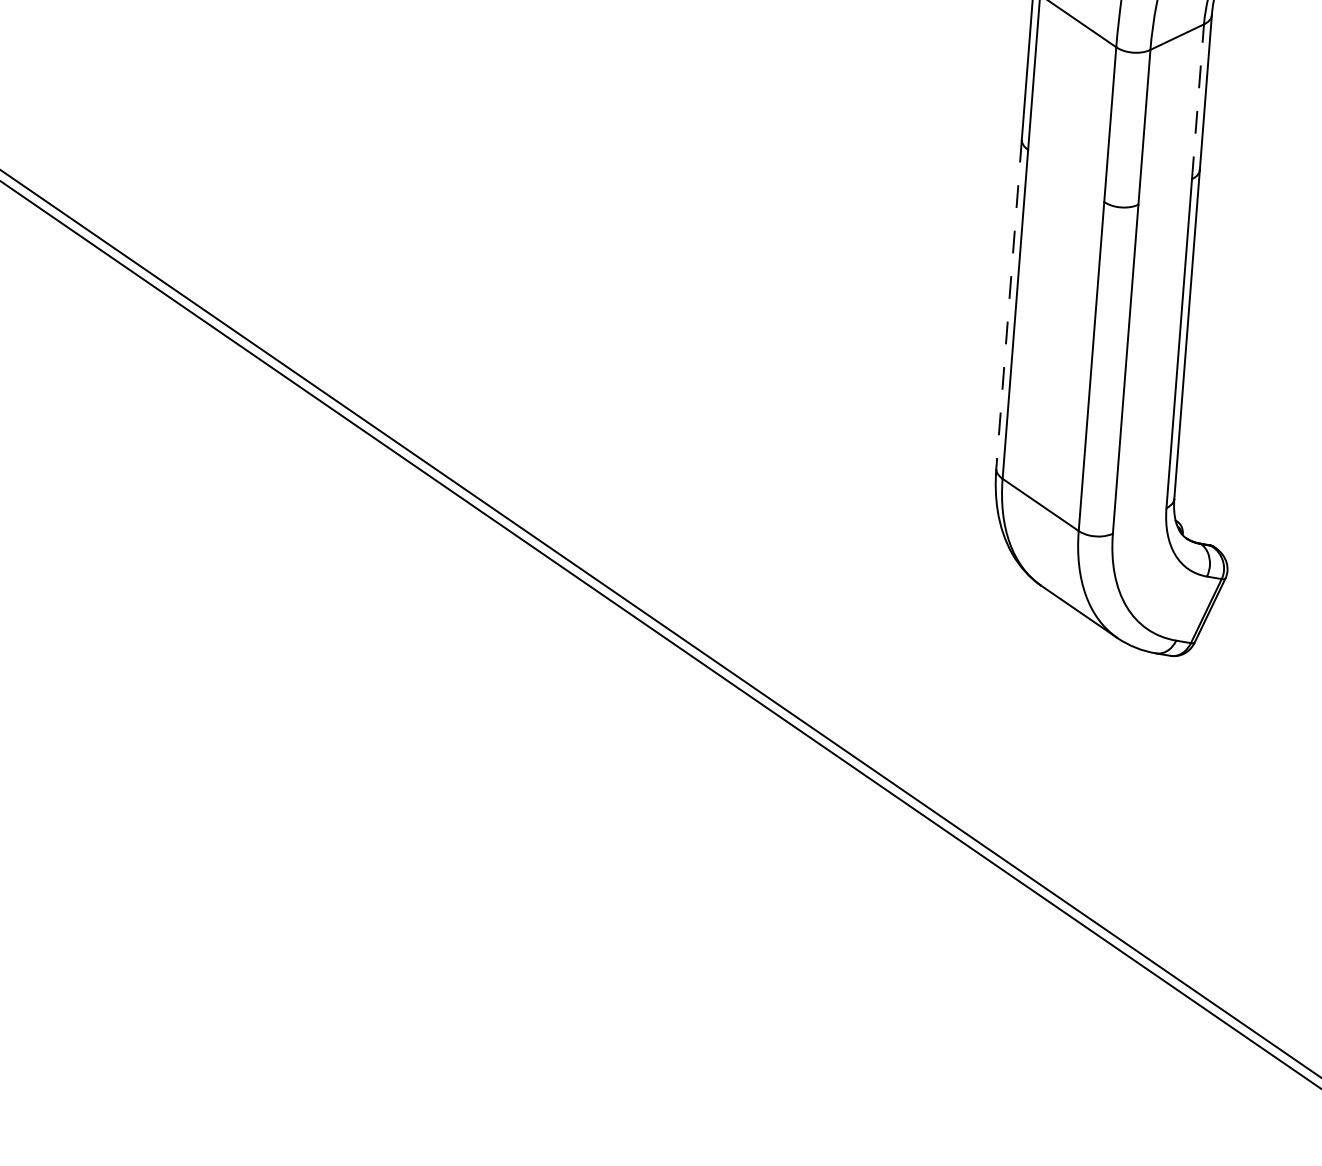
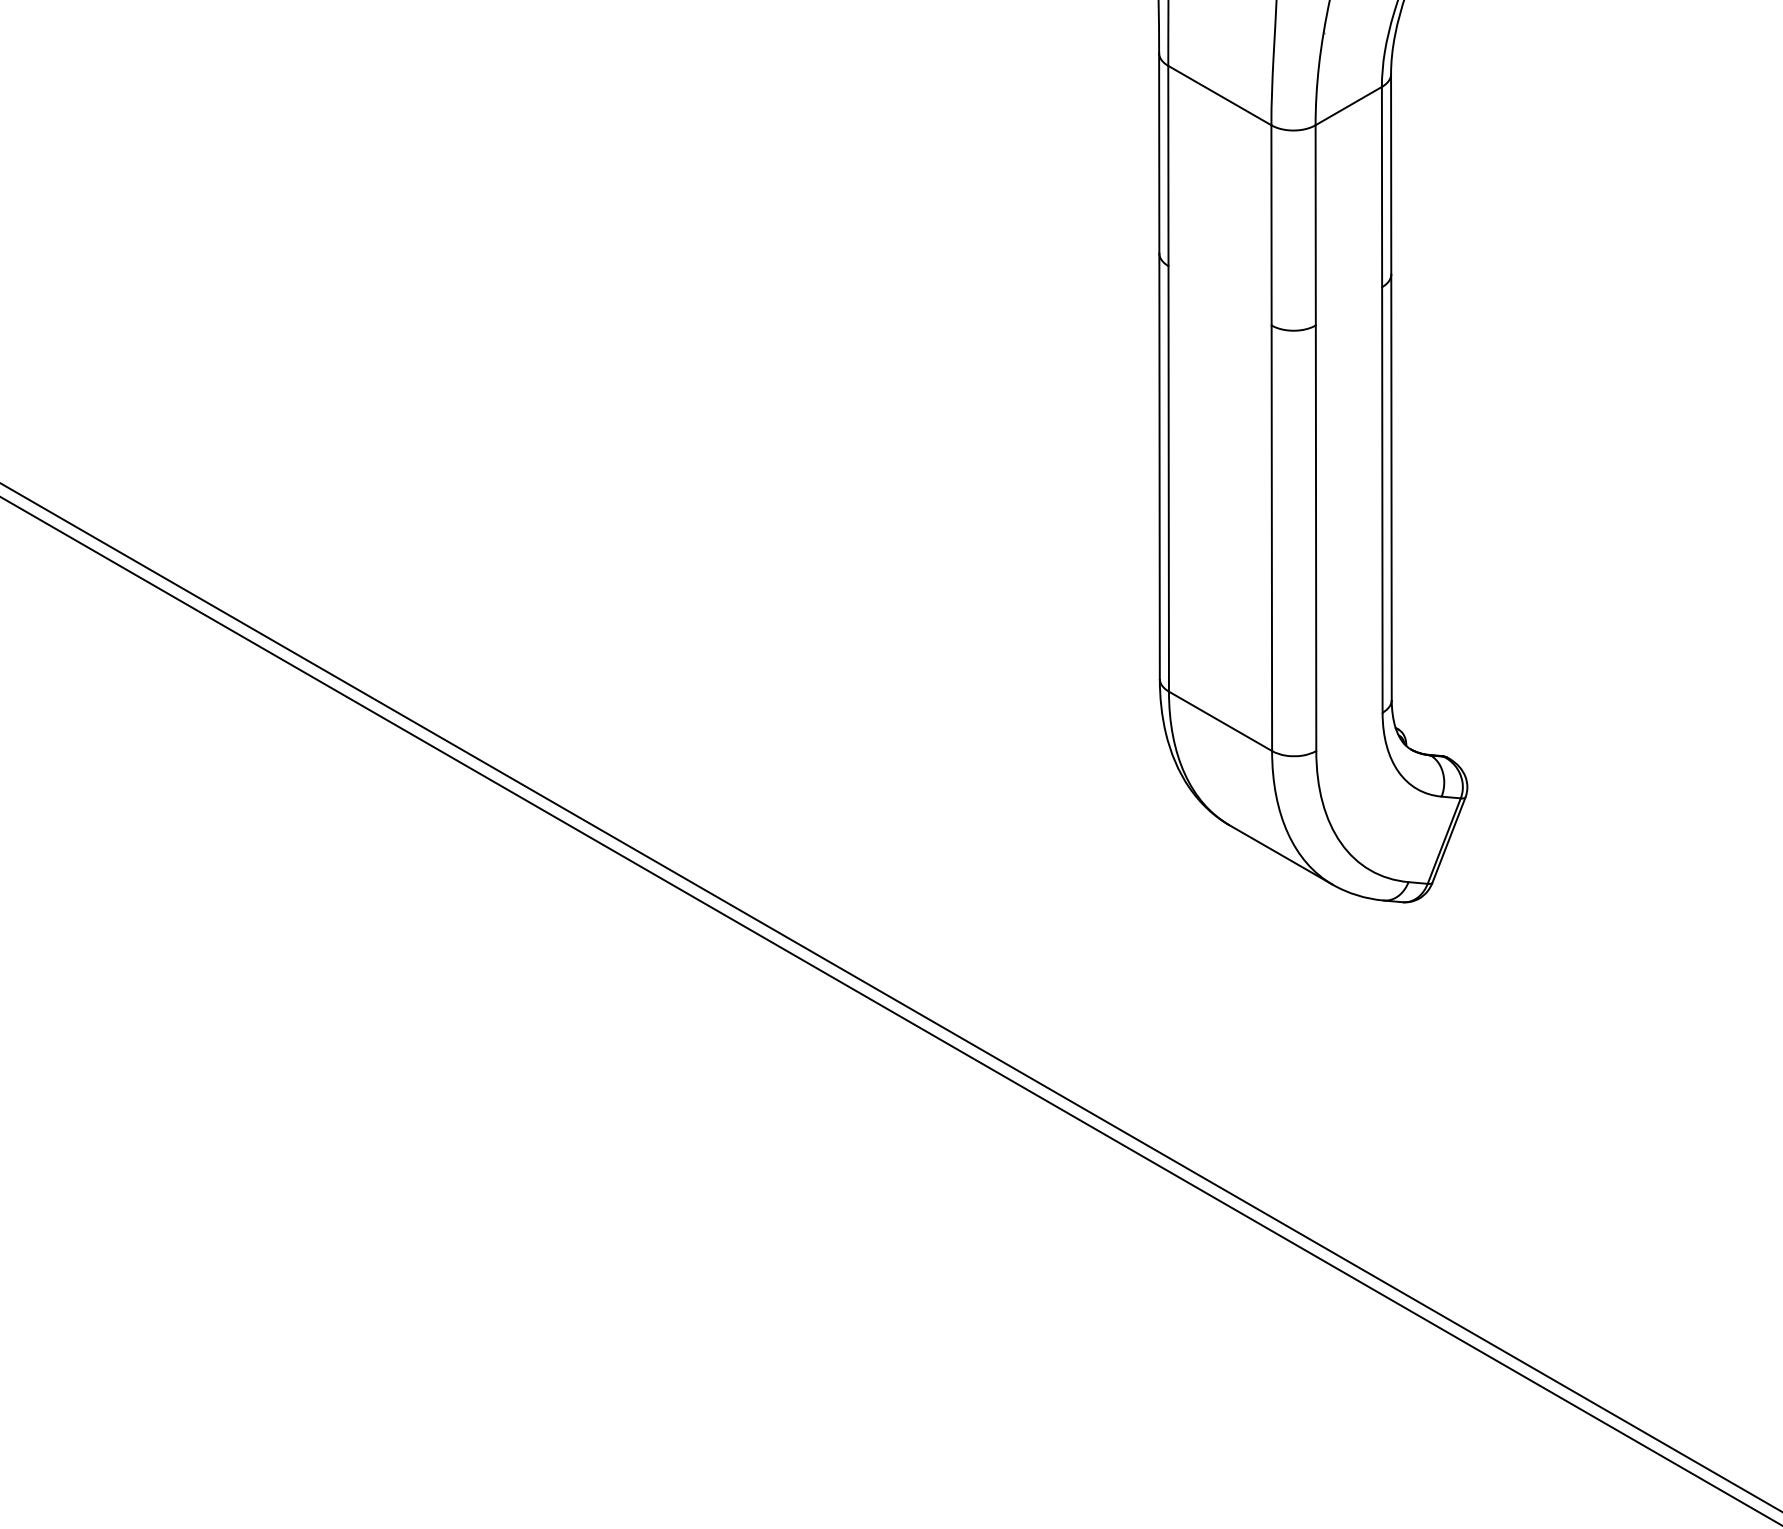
line: (1198, 101) -> (1382, 186), dashed -> solid
line: (1009, 304) -> (1159, 466), dashed -> solid

